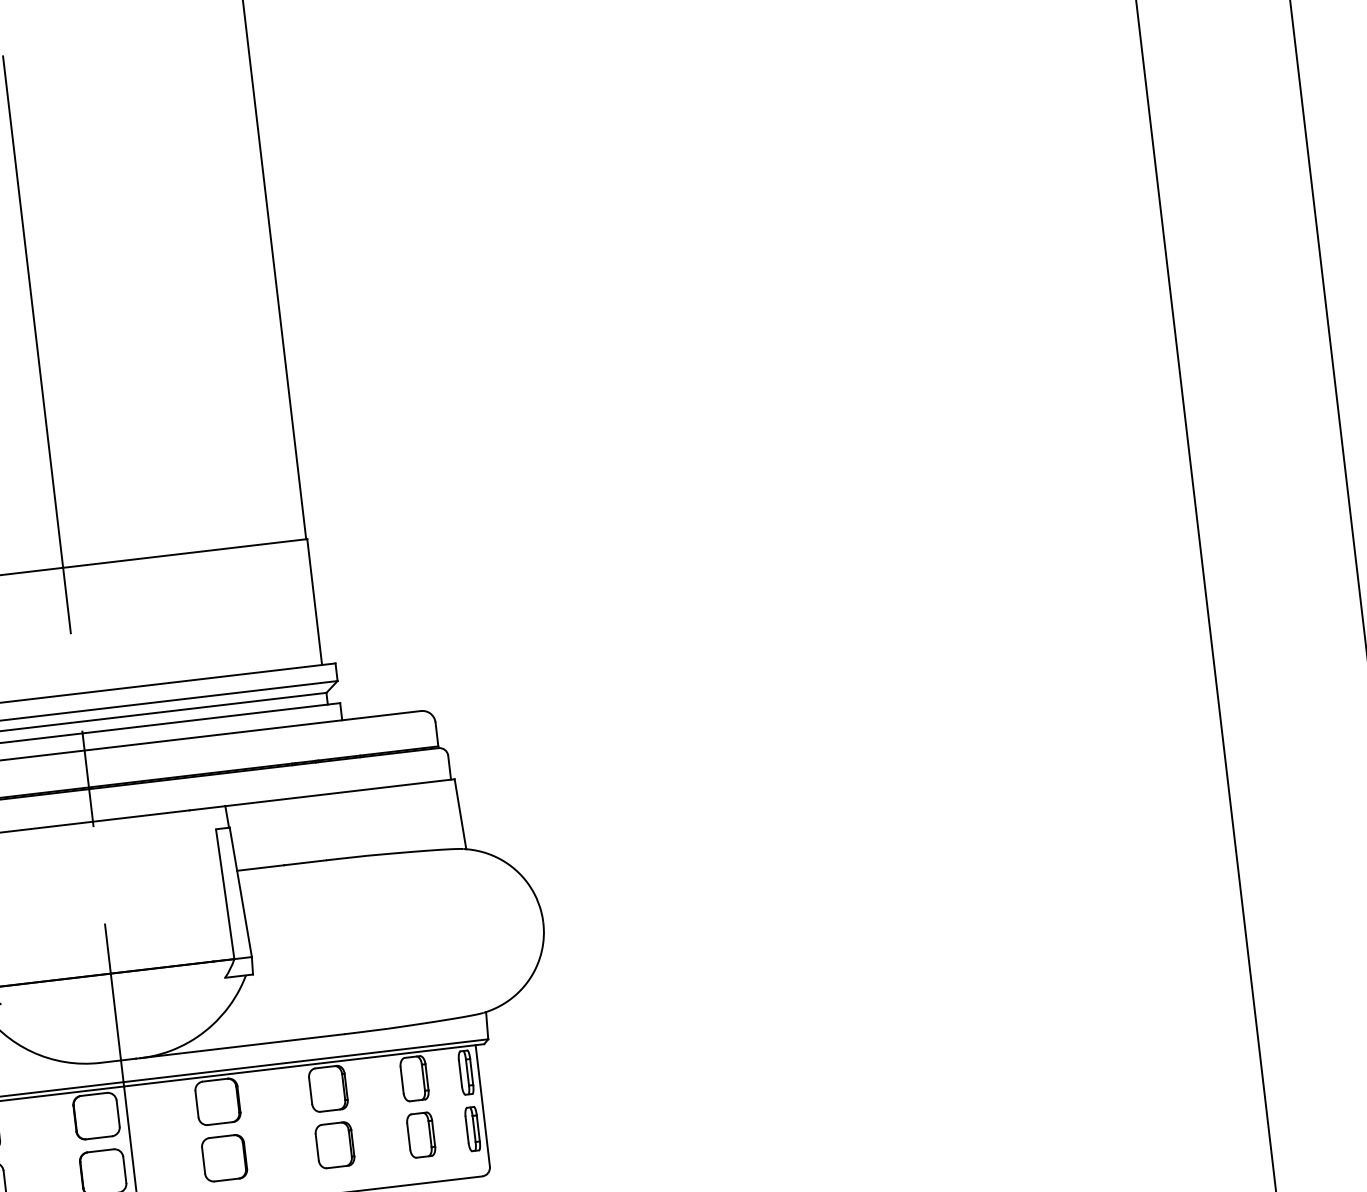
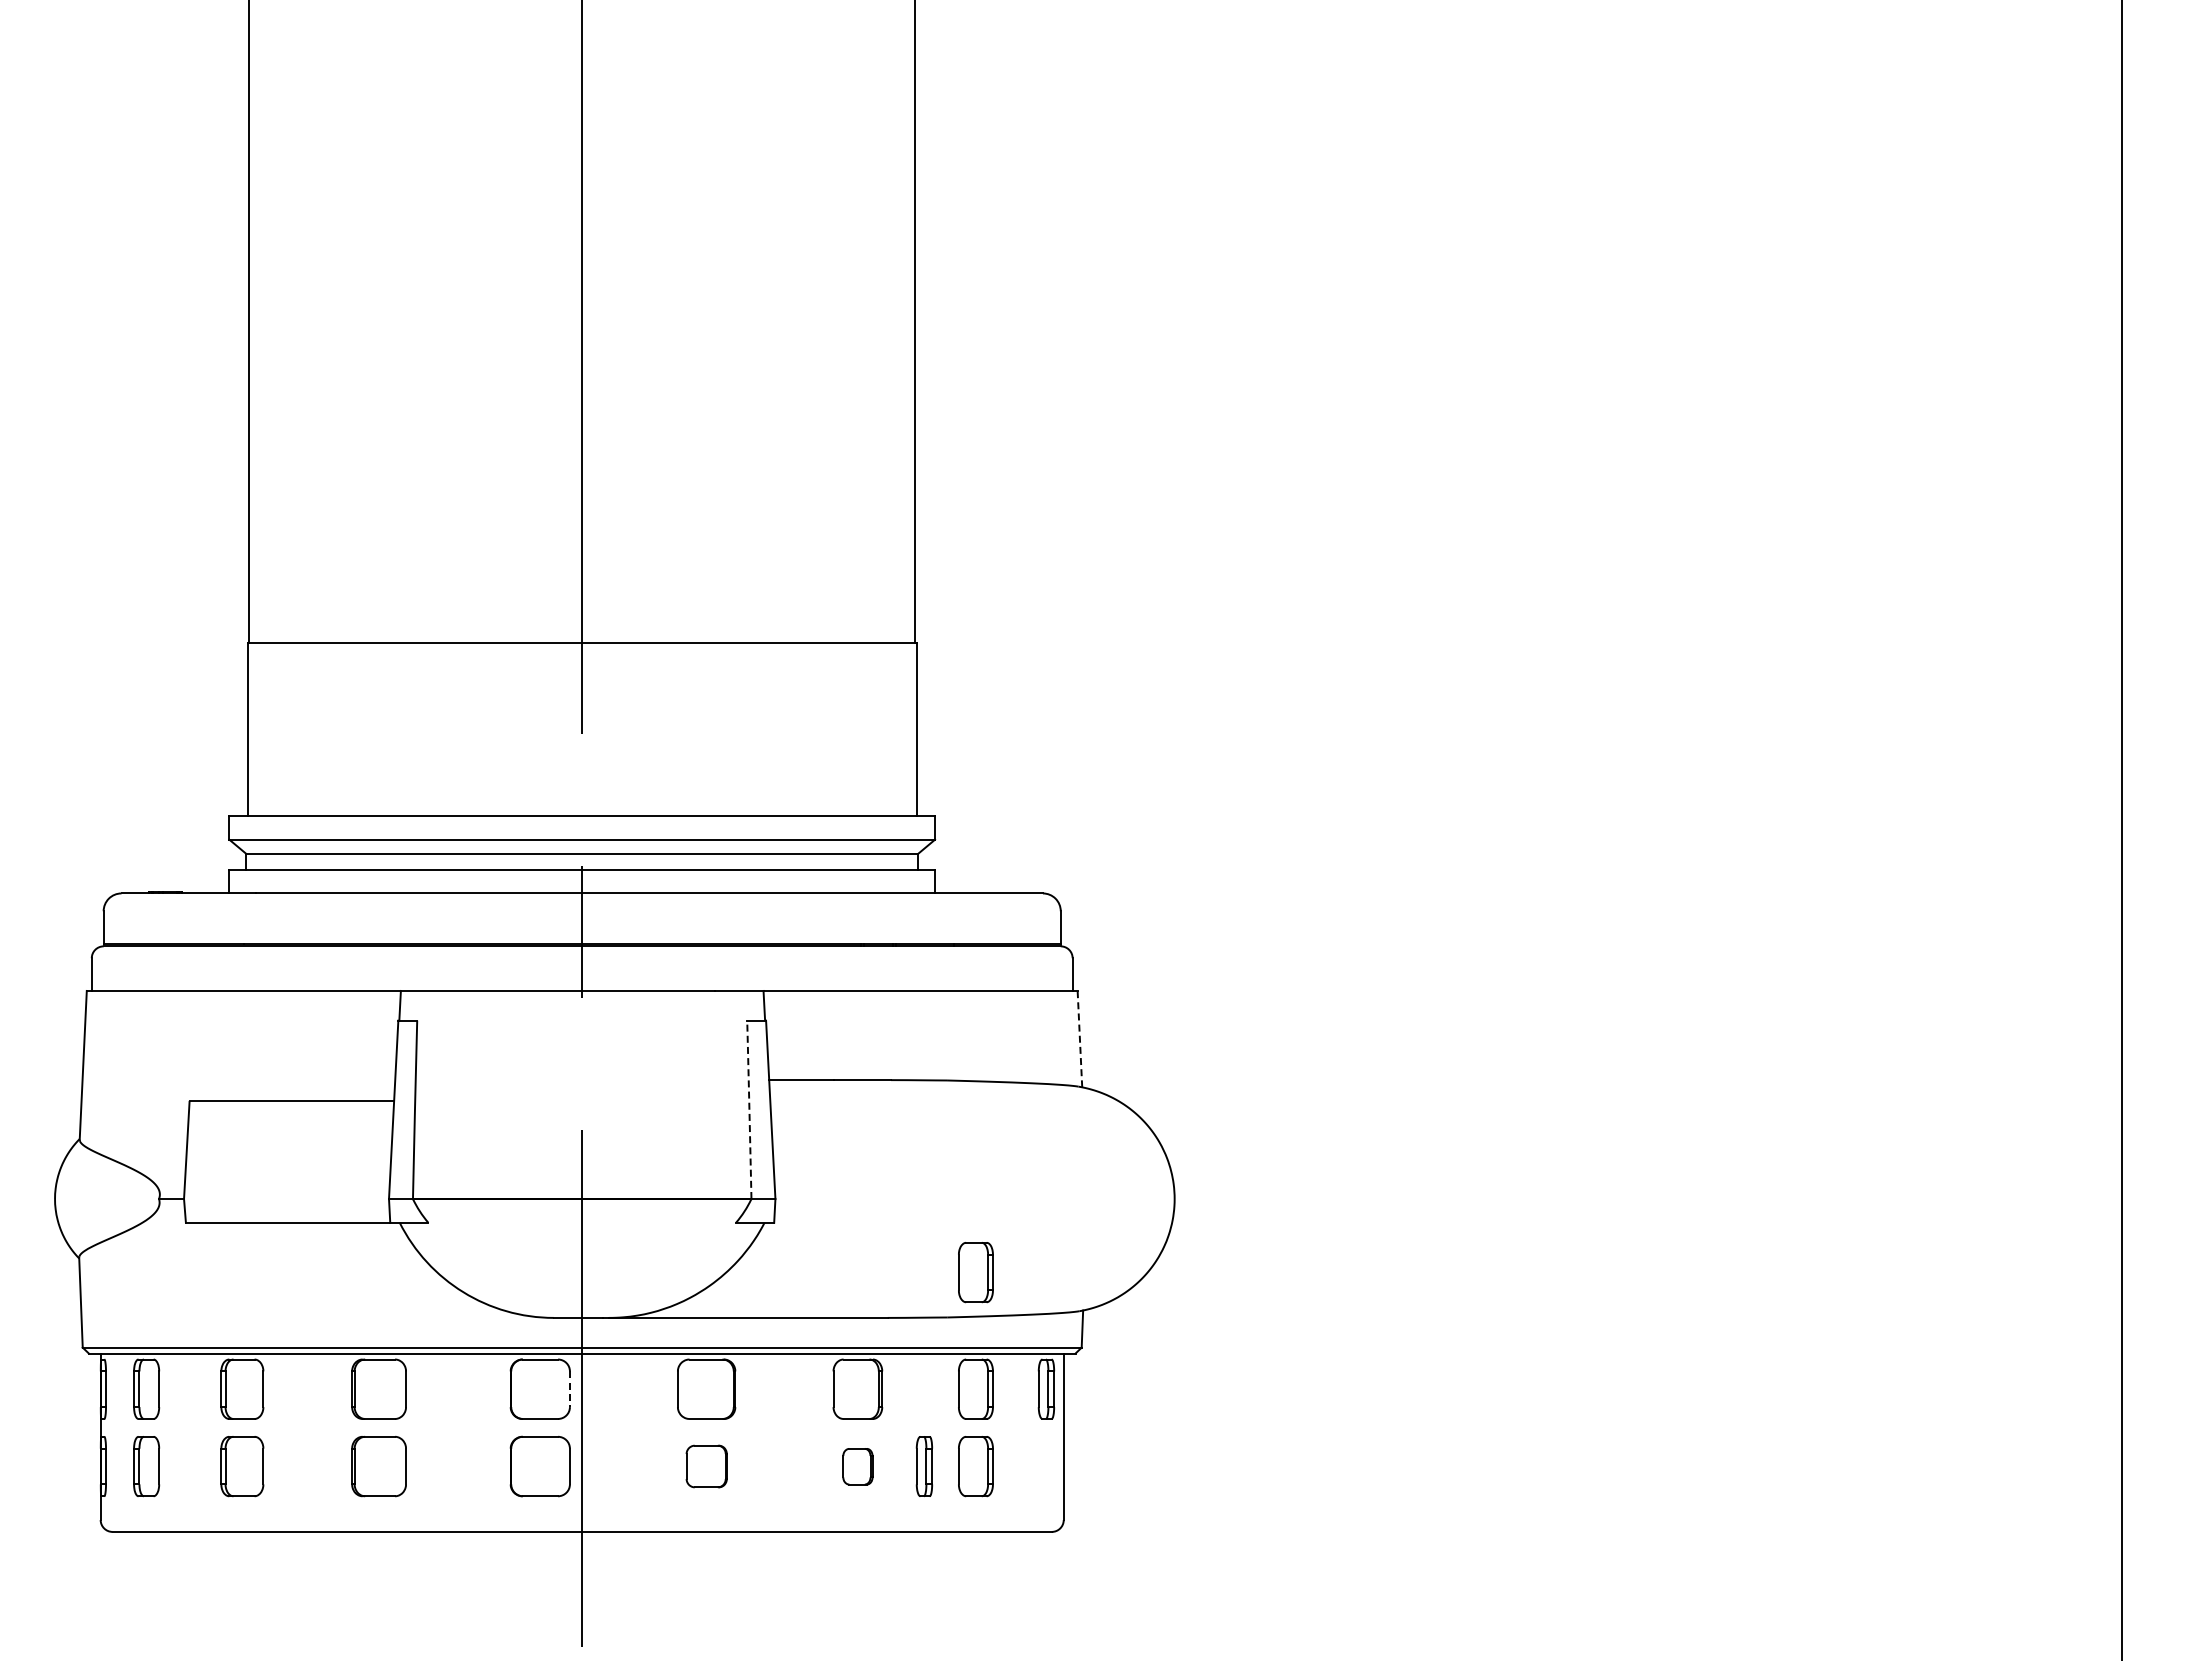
line: (460, 813) -> (1079, 1038), solid -> dashed
arc: (225, 893) -> (749, 1109), solid -> dashed
part: (404, 993) -> (975, 1272), added
line: (117, 1113) -> (569, 1389), solid -> dashed
part: (472, 1129) -> (923, 1466), moved
part: (334, 1145) -> (857, 1466), size x0.6
part: (224, 1158) -> (706, 1466), size x0.7

